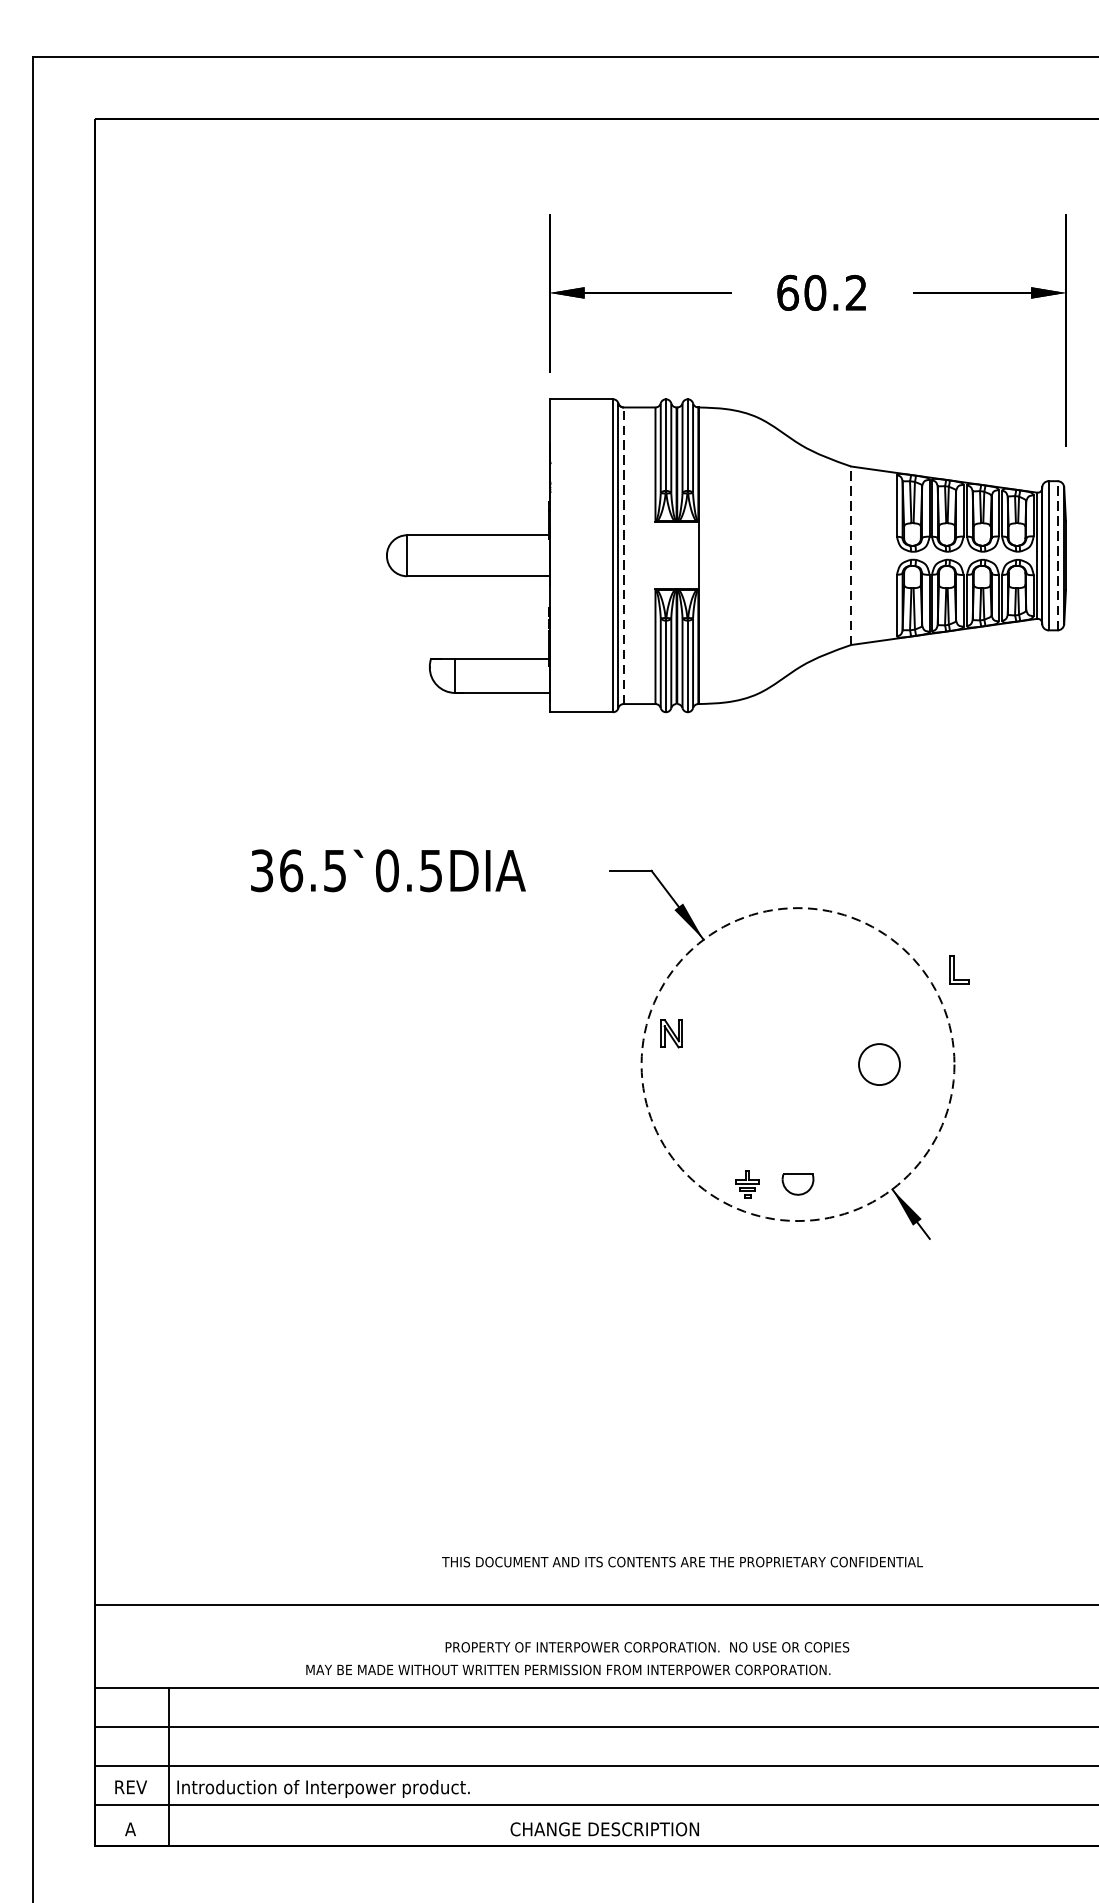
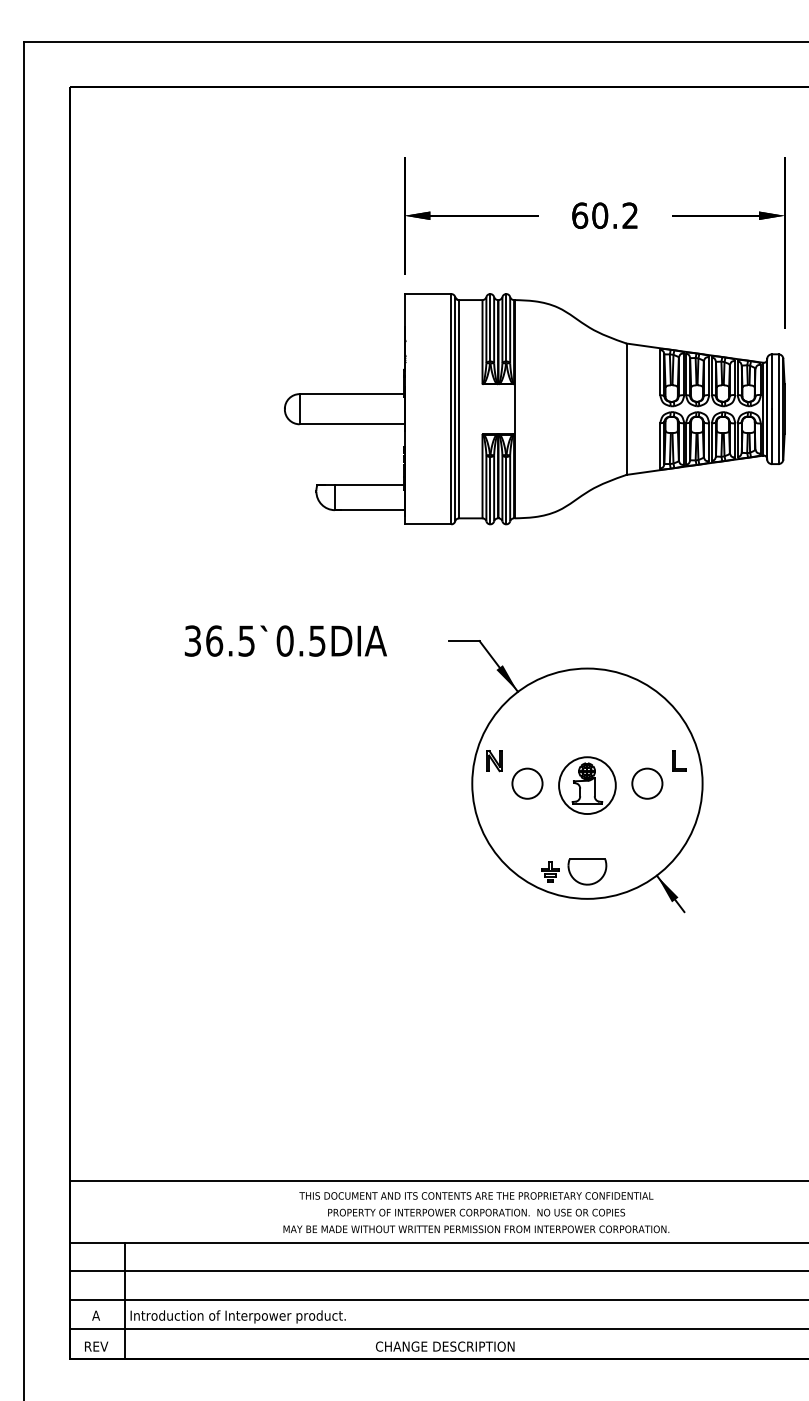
line: (624, 554) -> (459, 408), dashed -> solid
line: (851, 556) -> (626, 409), dashed -> solid
line: (1057, 556) -> (778, 409), dashed -> solid
part: (959, 969) -> (679, 760), moved
circle: (716, 1064) -> (527, 783), added
circle: (798, 1064) -> (587, 783), dashed -> solid
part: (798, 1066) -> (587, 785), added
part: (798, 1183) -> (587, 871), size x1.67
text: (682, 1561) -> (476, 1195), moved
text: (568, 1670) -> (476, 1229), moved
text: (131, 1787) -> (96, 1315), REV -> A
text: (131, 1829) -> (96, 1346), A -> REV

